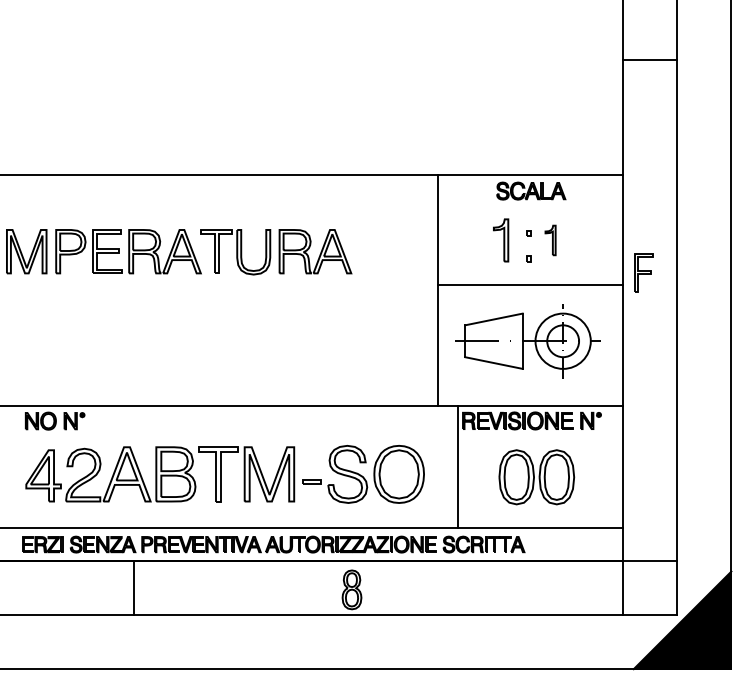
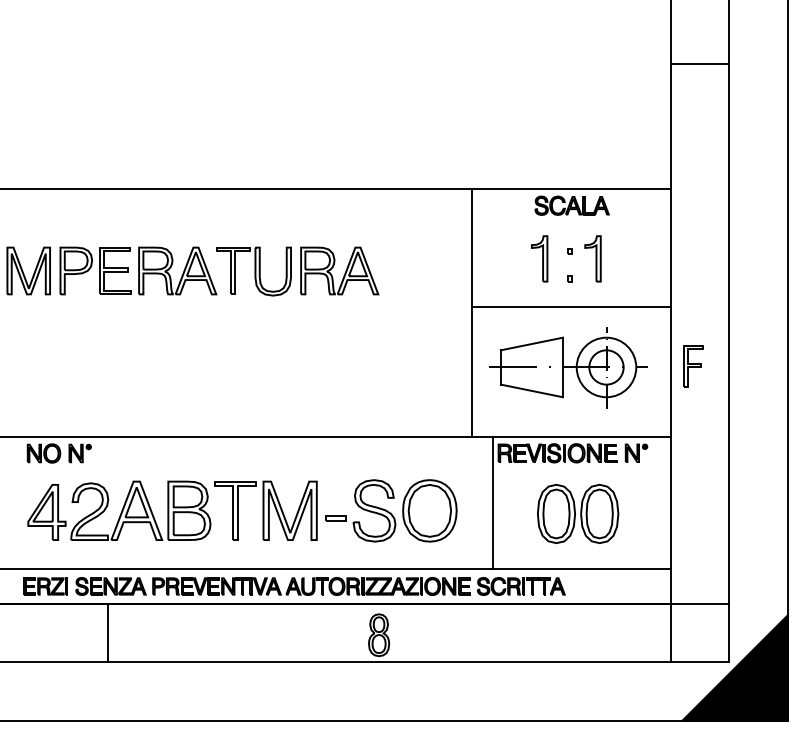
part: (550, 240) -> (592, 258), size x1.43
part: (643, 272) -> (693, 365), moved
line: (133, 587) -> (108, 632), moved

